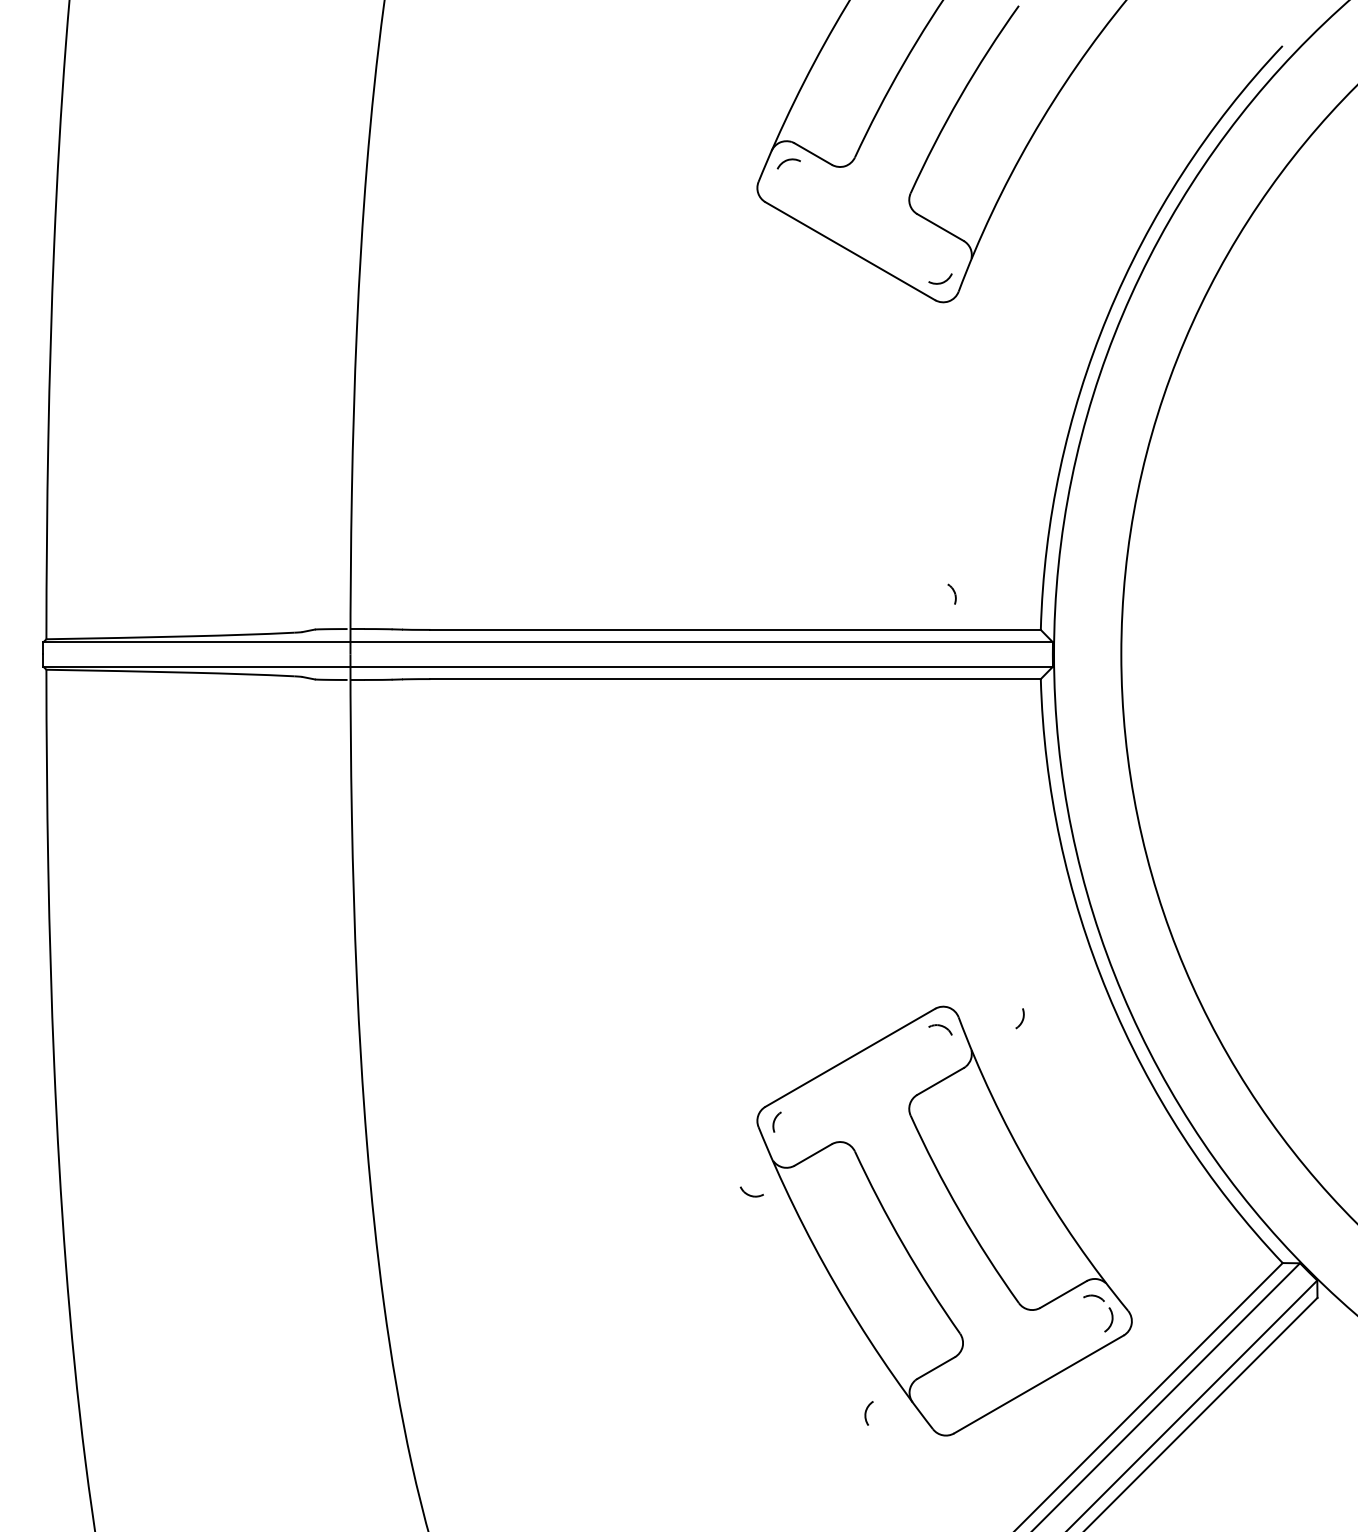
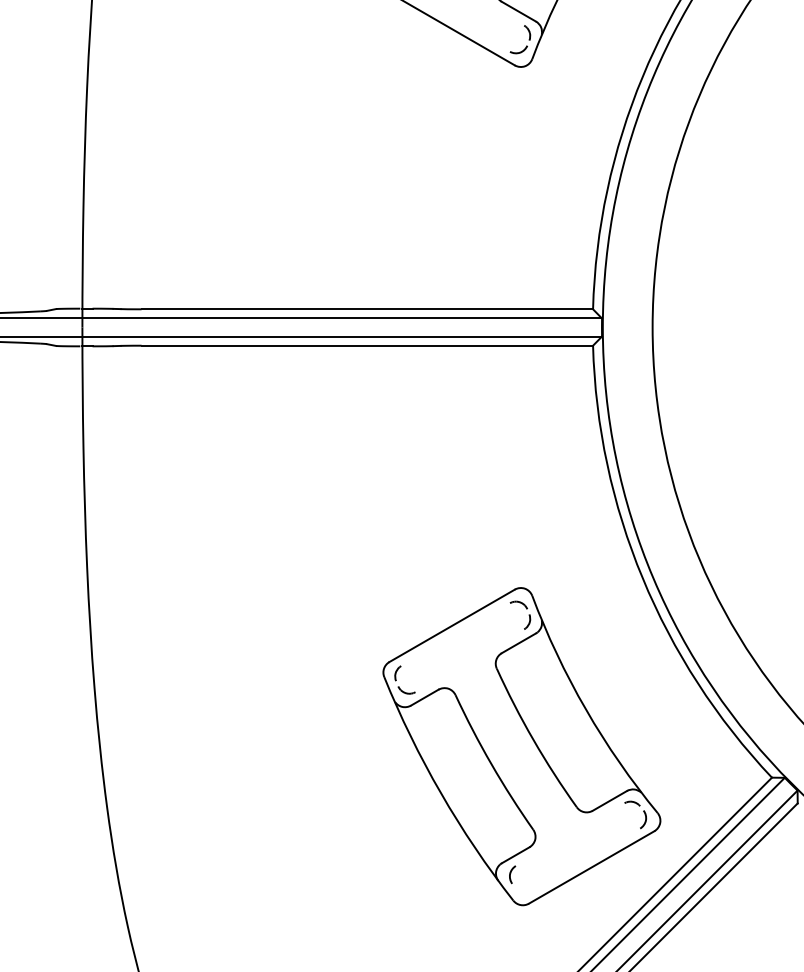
part: (951, 593) -> (526, 32), moved
part: (1019, 1018) -> (526, 621), moved
part: (751, 1191) -> (406, 689), moved
curve: (866, 1413) -> (510, 874), moved

